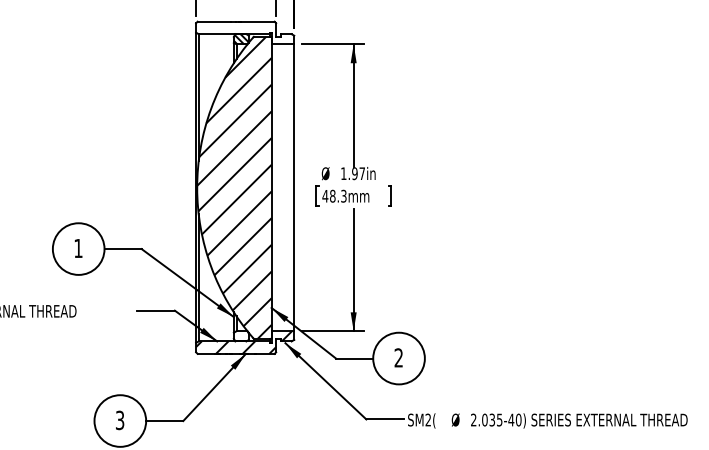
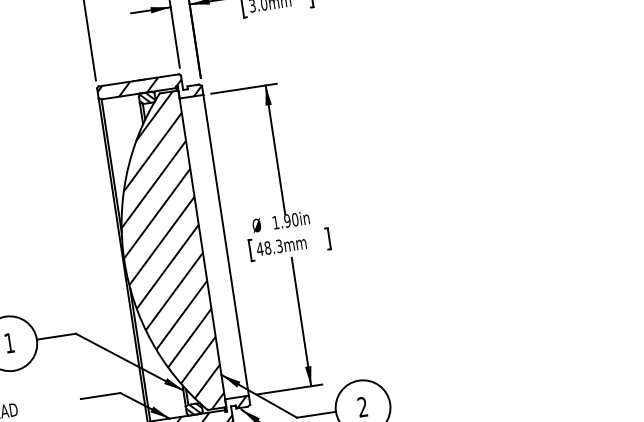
hatch: (245, 32) -> (150, 90), added
text: (362, 173) -> (295, 219), 1.97in -> 1.90in
hatch: (241, 336) -> (194, 409), added

